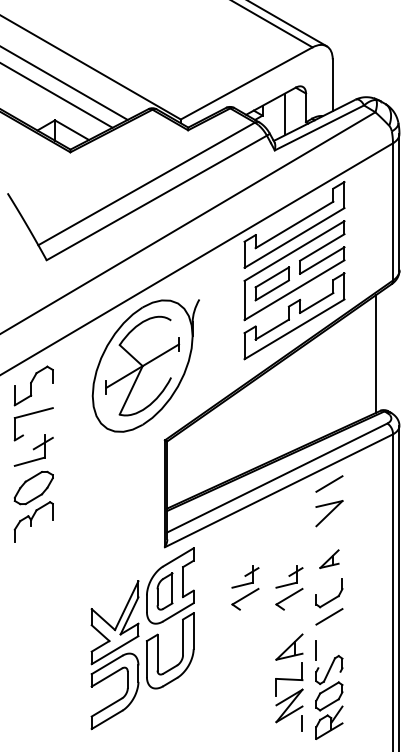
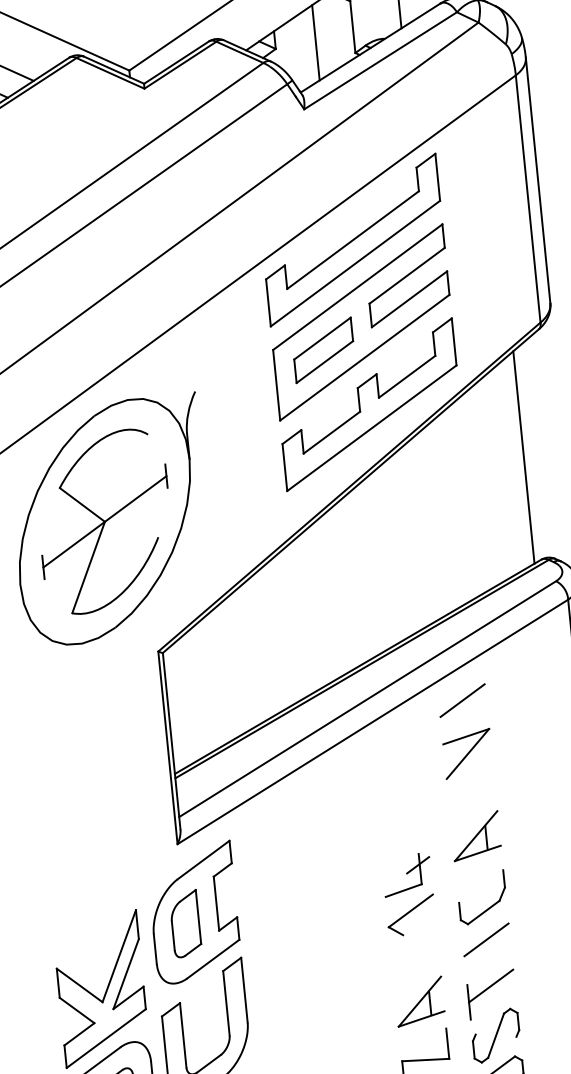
part: (329, 558) -> (476, 834), size x1.43
part: (245, 587) -> (329, 902), removed
line: (329, 642) -> (491, 986), added

